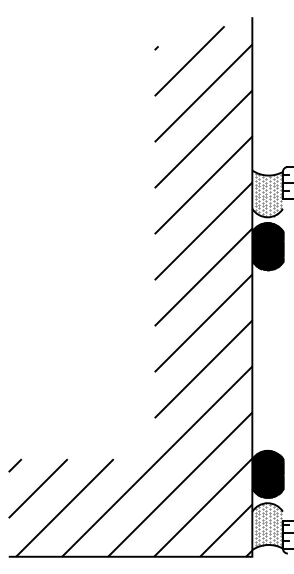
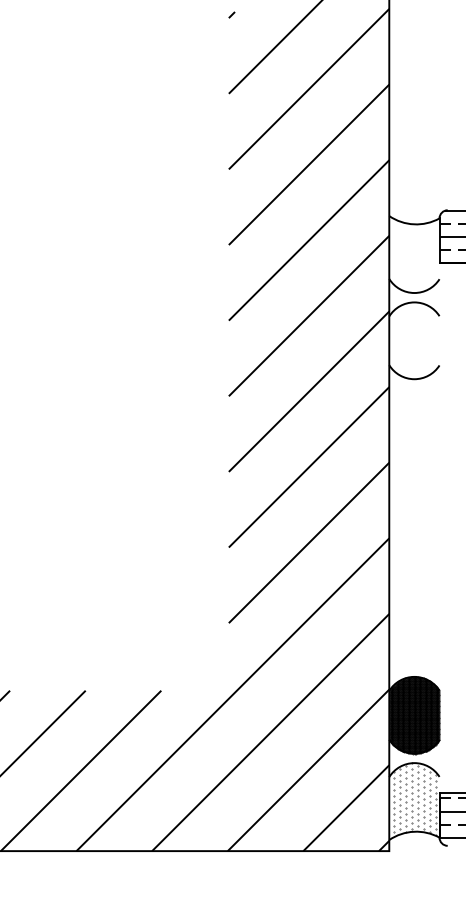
hatch: (268, 194) -> (415, 255), removed
hatch: (267, 246) -> (414, 340), removed

